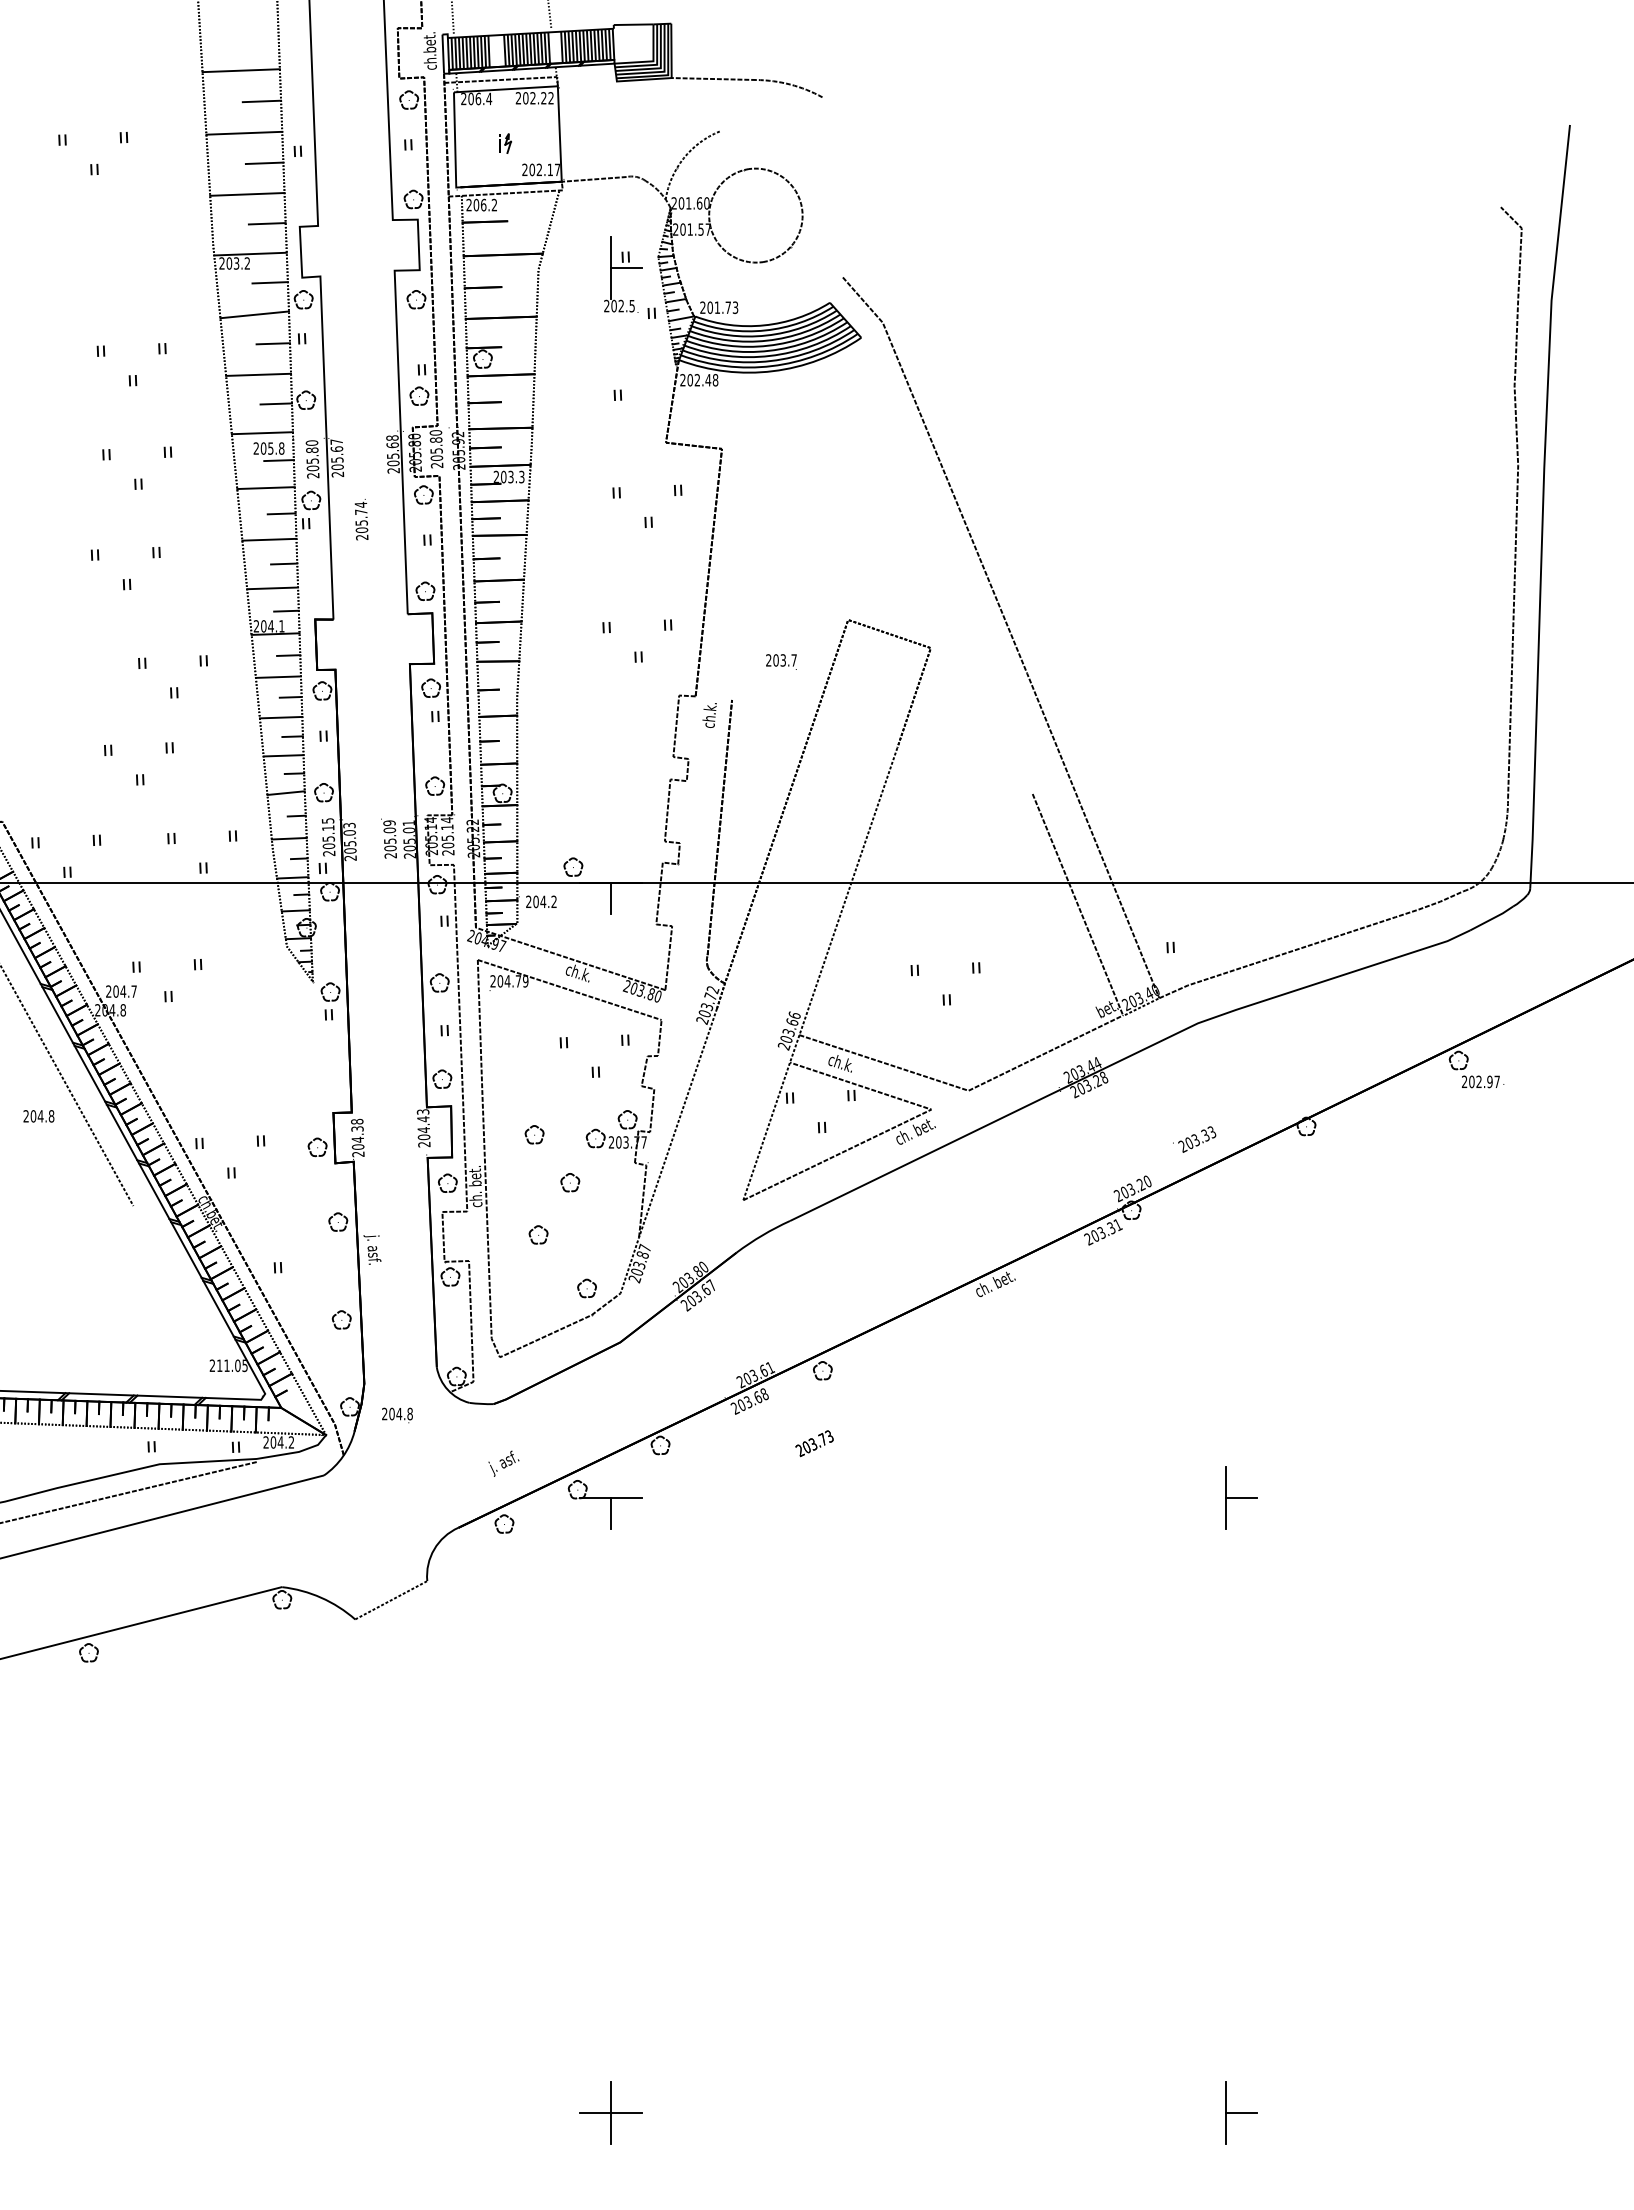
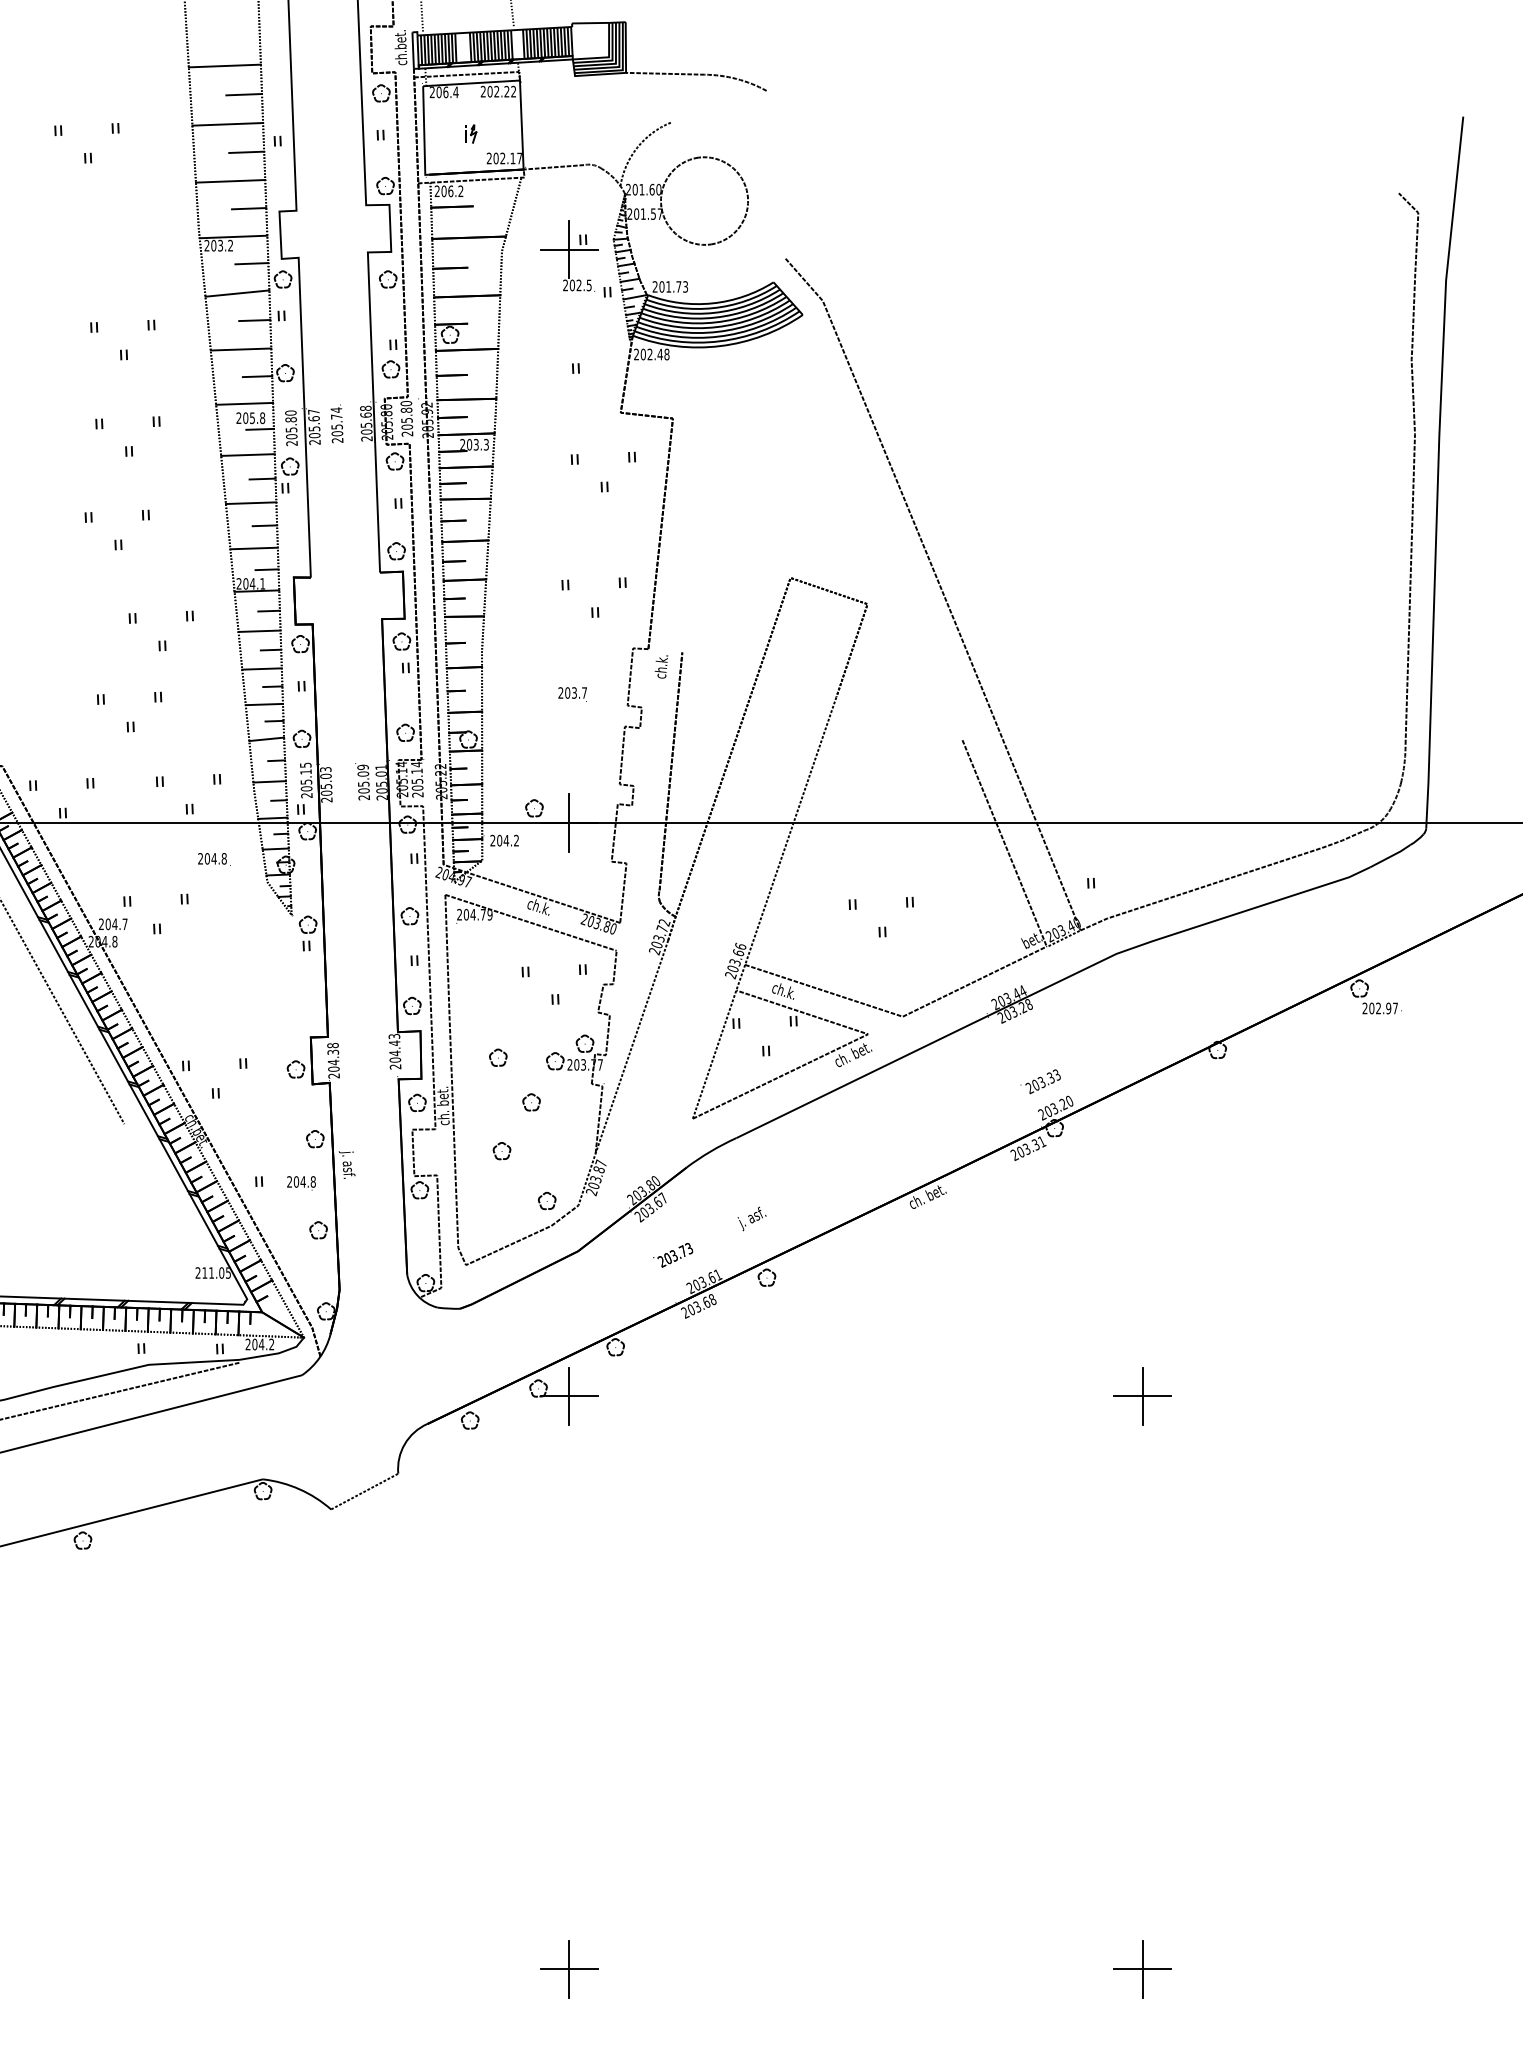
line: (595, 267) -> (555, 249), added
text: (361, 519) -> (336, 423), moved
text: (781, 661) -> (572, 694), moved
line: (610, 867) -> (569, 808), added
text: (40, 1116) -> (213, 858), moved
text: (1194, 1139) -> (1040, 1081), moved
text: (397, 1415) -> (301, 1183), moved
text: (812, 1443) -> (673, 1255), moved
text: (503, 1463) -> (751, 1218), moved
line: (610, 1482) -> (569, 1381), added
line: (1210, 1497) -> (1128, 1395), added
line: (1210, 2112) -> (1128, 1968), added

